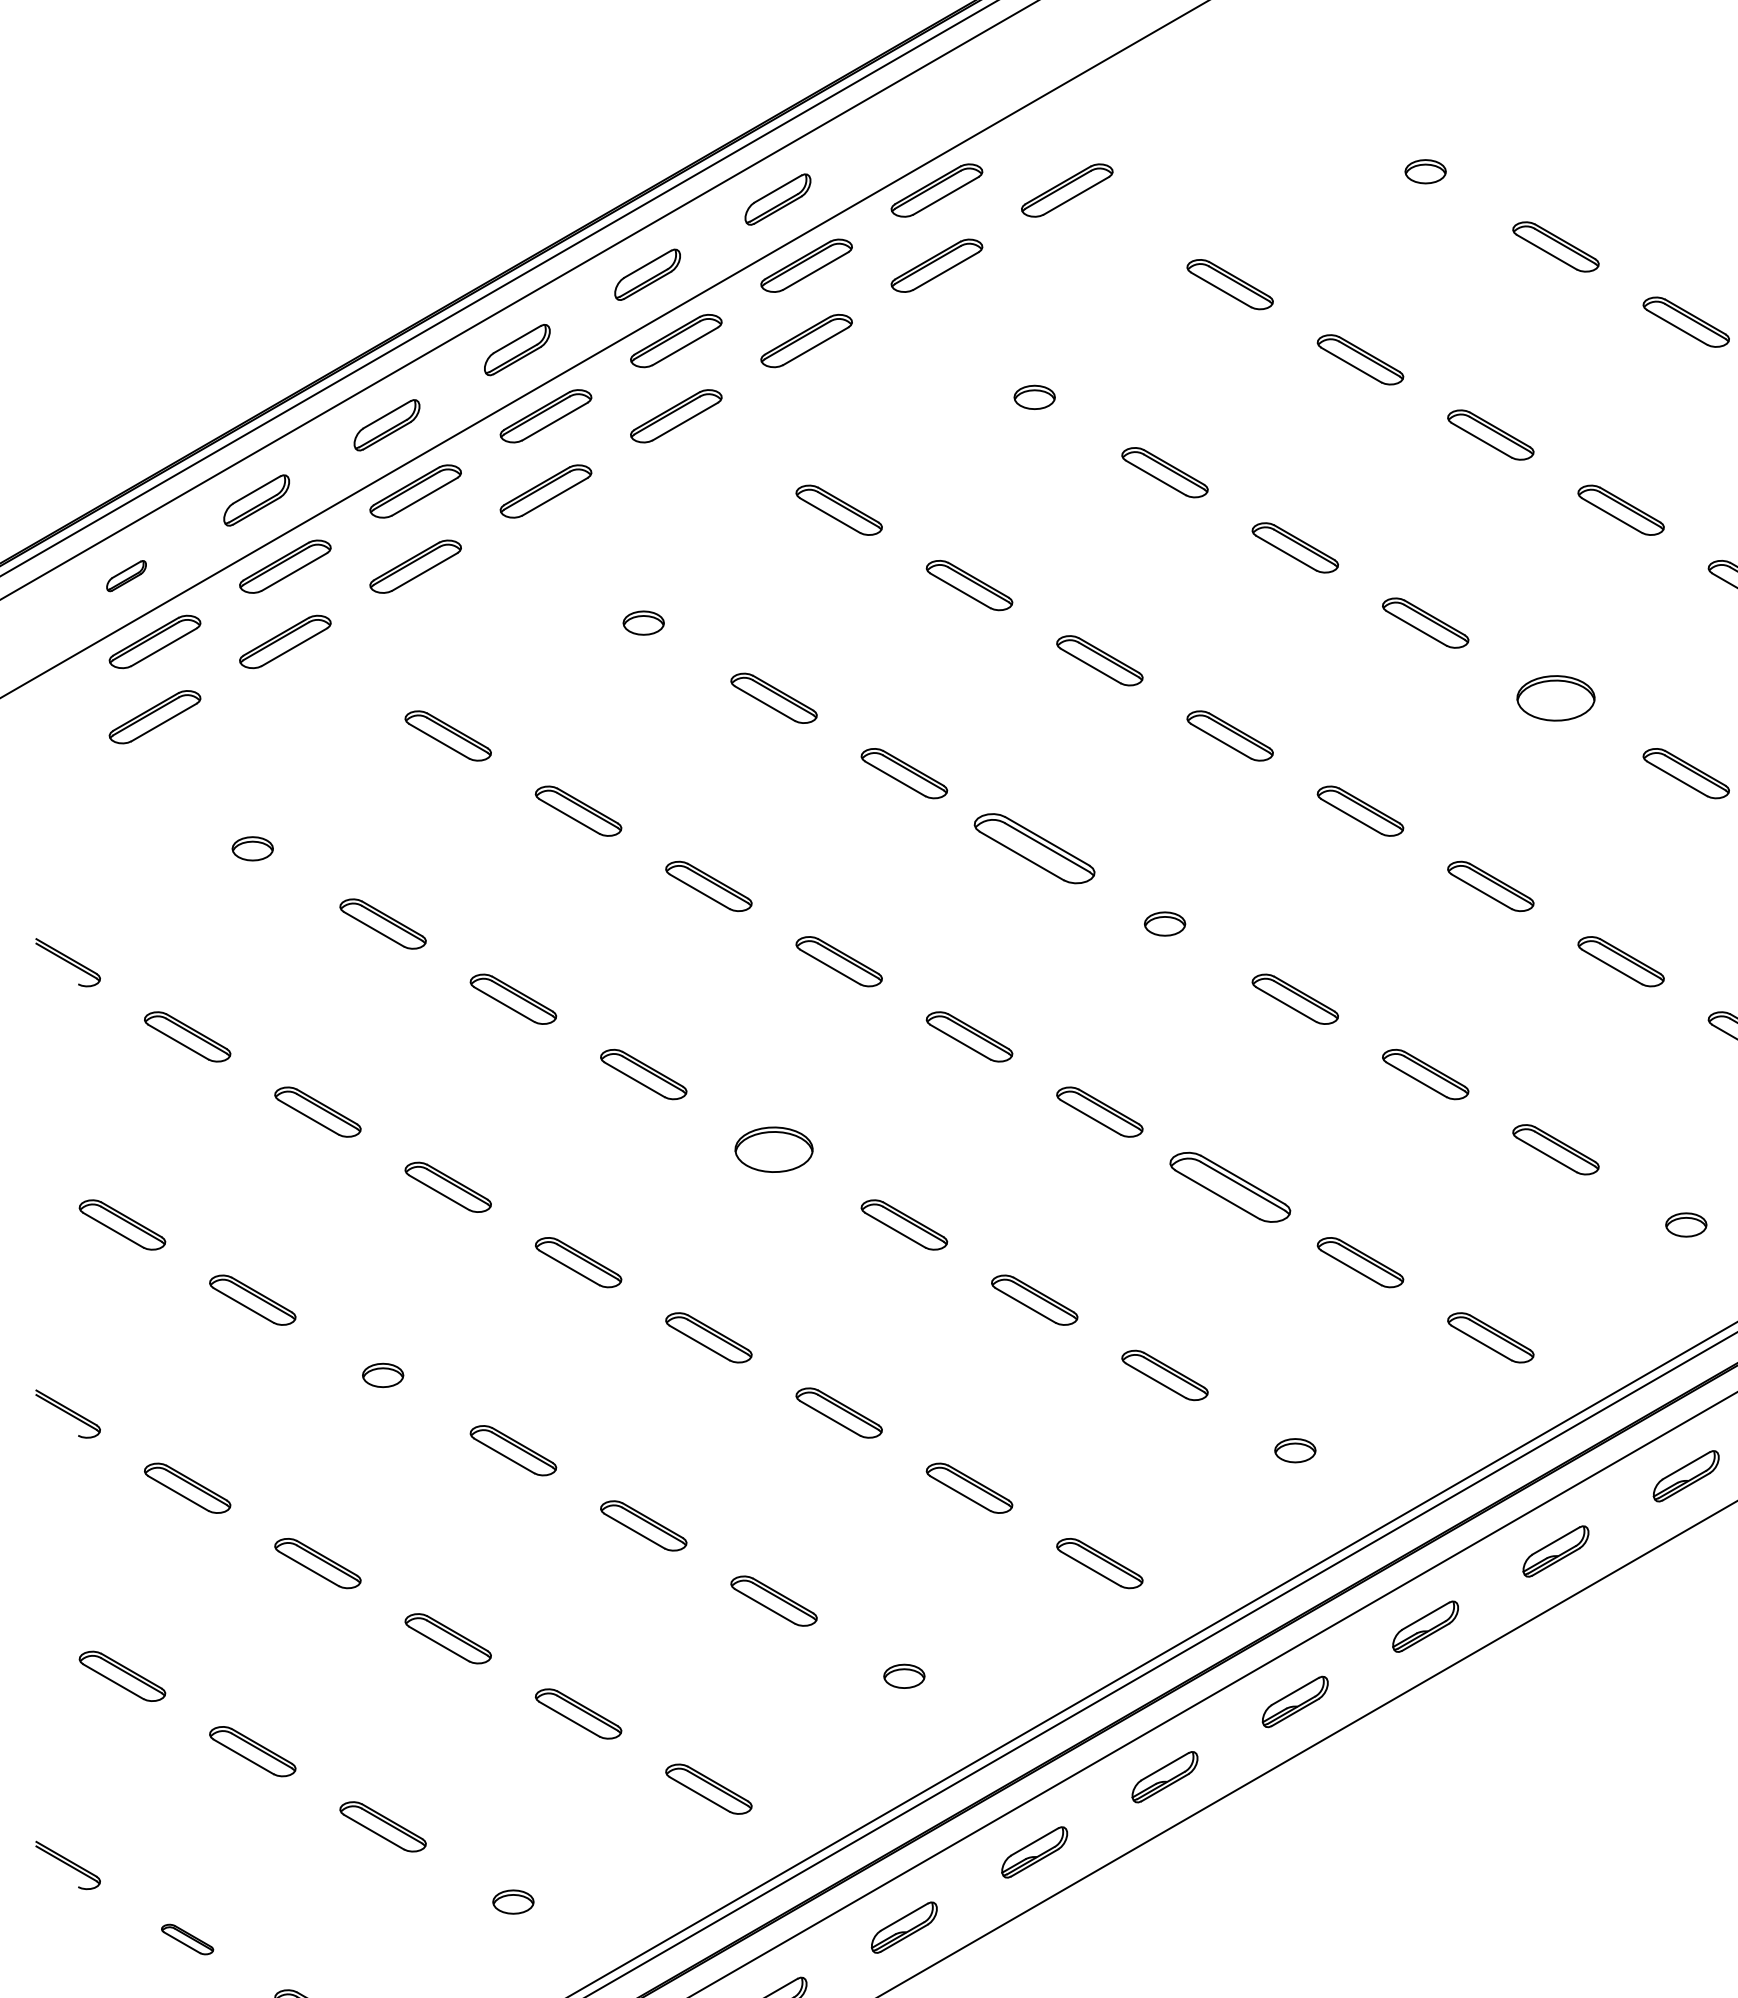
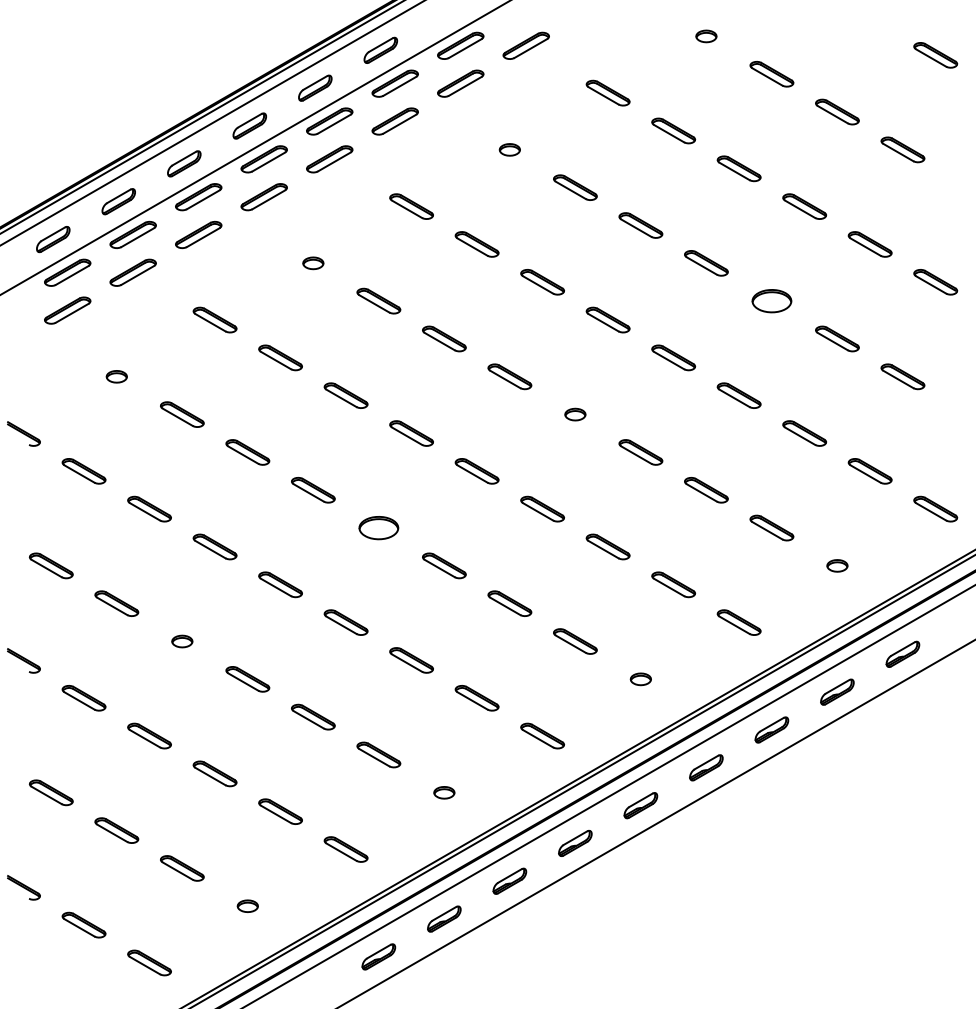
part: (126, 575) -> (53, 239), size x1.67
part: (1033, 848) -> (509, 376), size x0.71
part: (1228, 1186) -> (607, 546), size x0.71
part: (186, 1938) -> (83, 924), size x1.67

